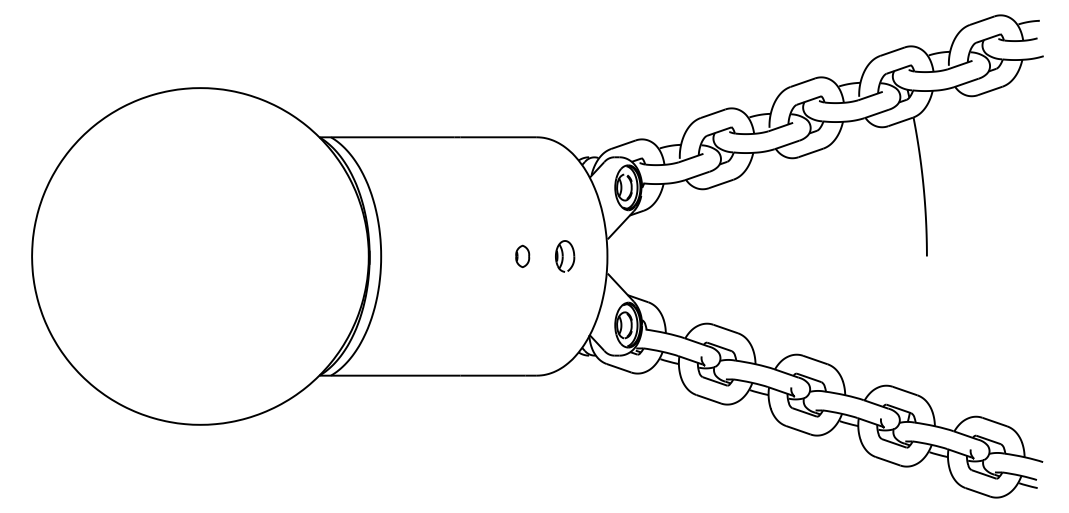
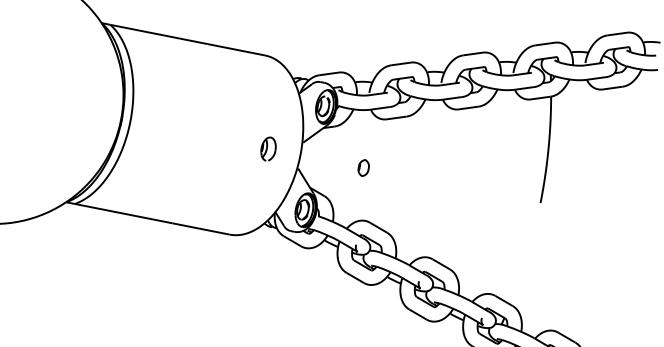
part: (522, 256) -> (363, 168), moved

